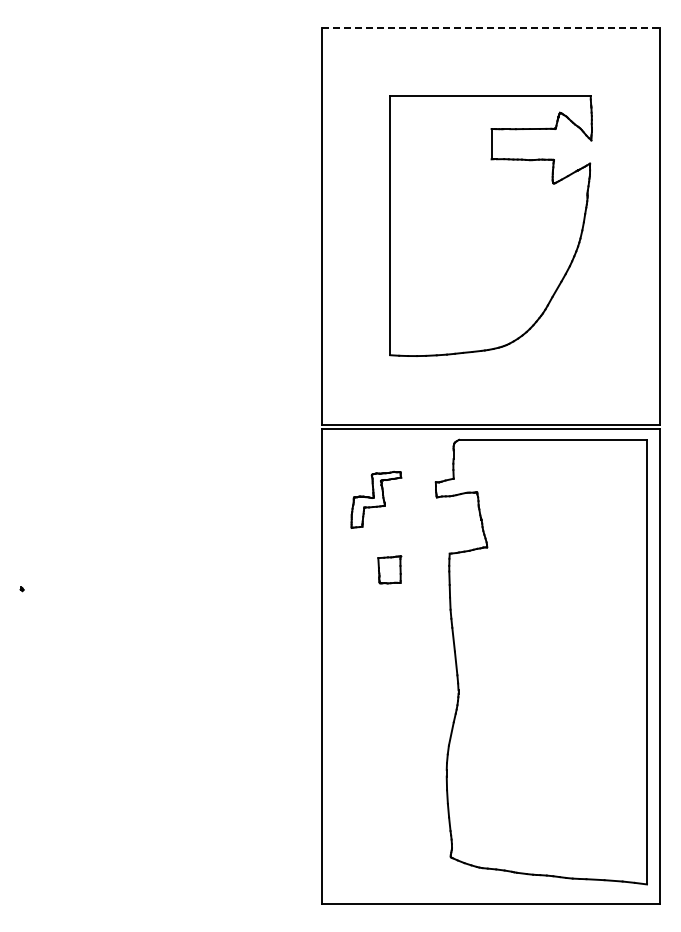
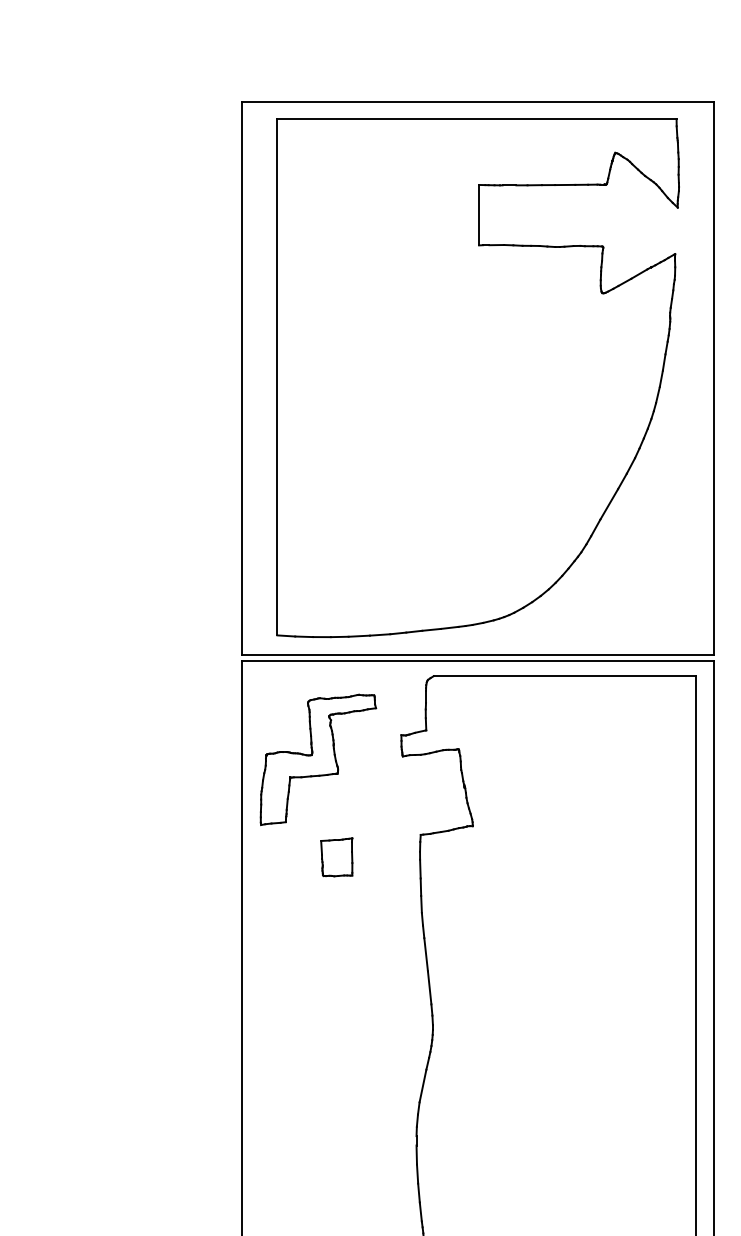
line: (491, 27) -> (478, 101), dashed -> solid
part: (491, 225) -> (478, 377), size x1.43
part: (376, 499) -> (318, 759), size x1.67

